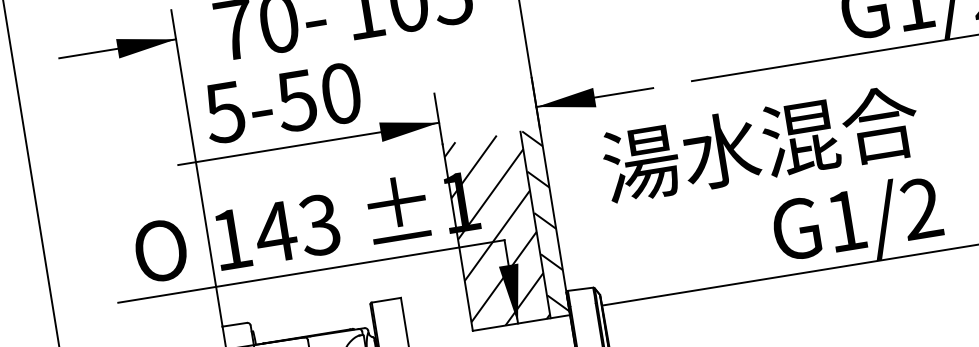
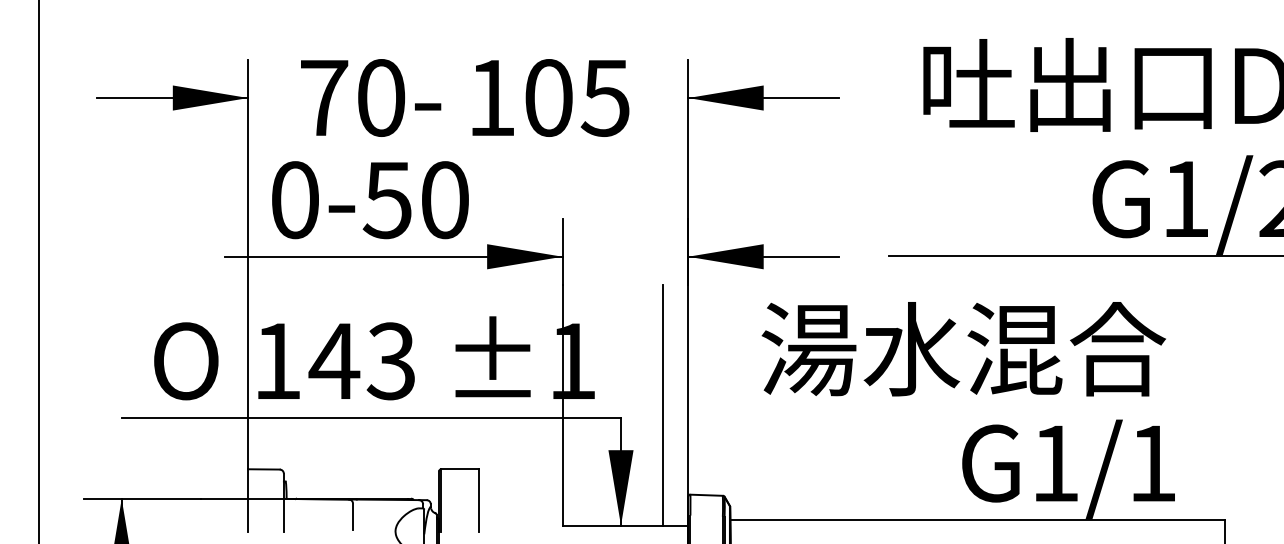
text: (224, 112) -> (294, 200), 5-50 -> 0-50
text: (921, 208) -> (1152, 462), G1/2 -> G1/1
hatch: (544, 221) -> (675, 402), removed
hatch: (496, 230) -> (612, 404), removed

